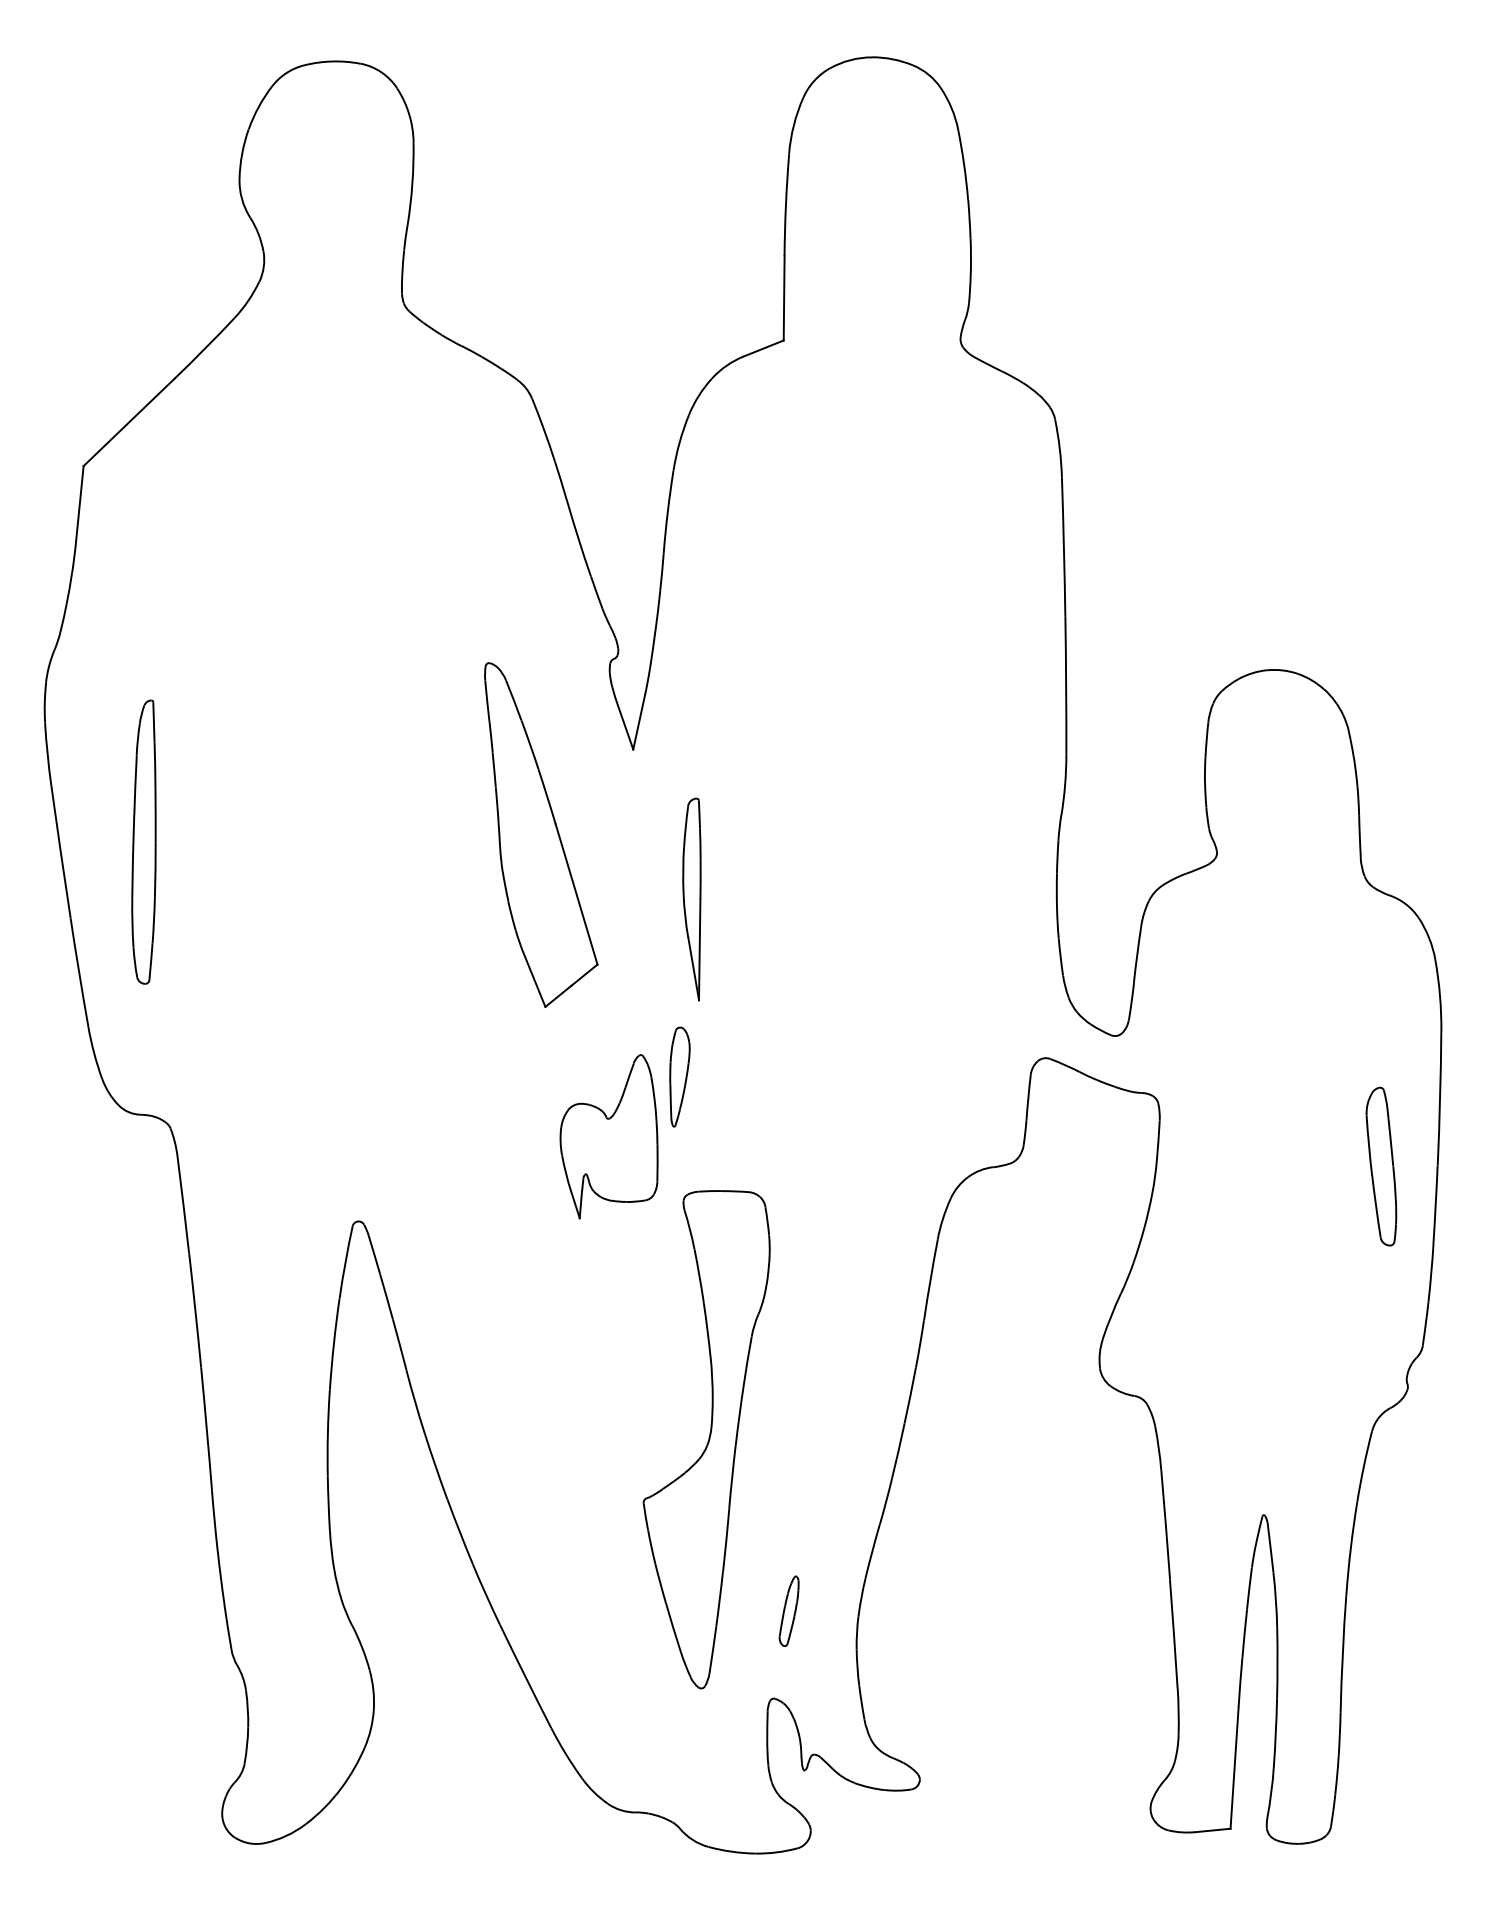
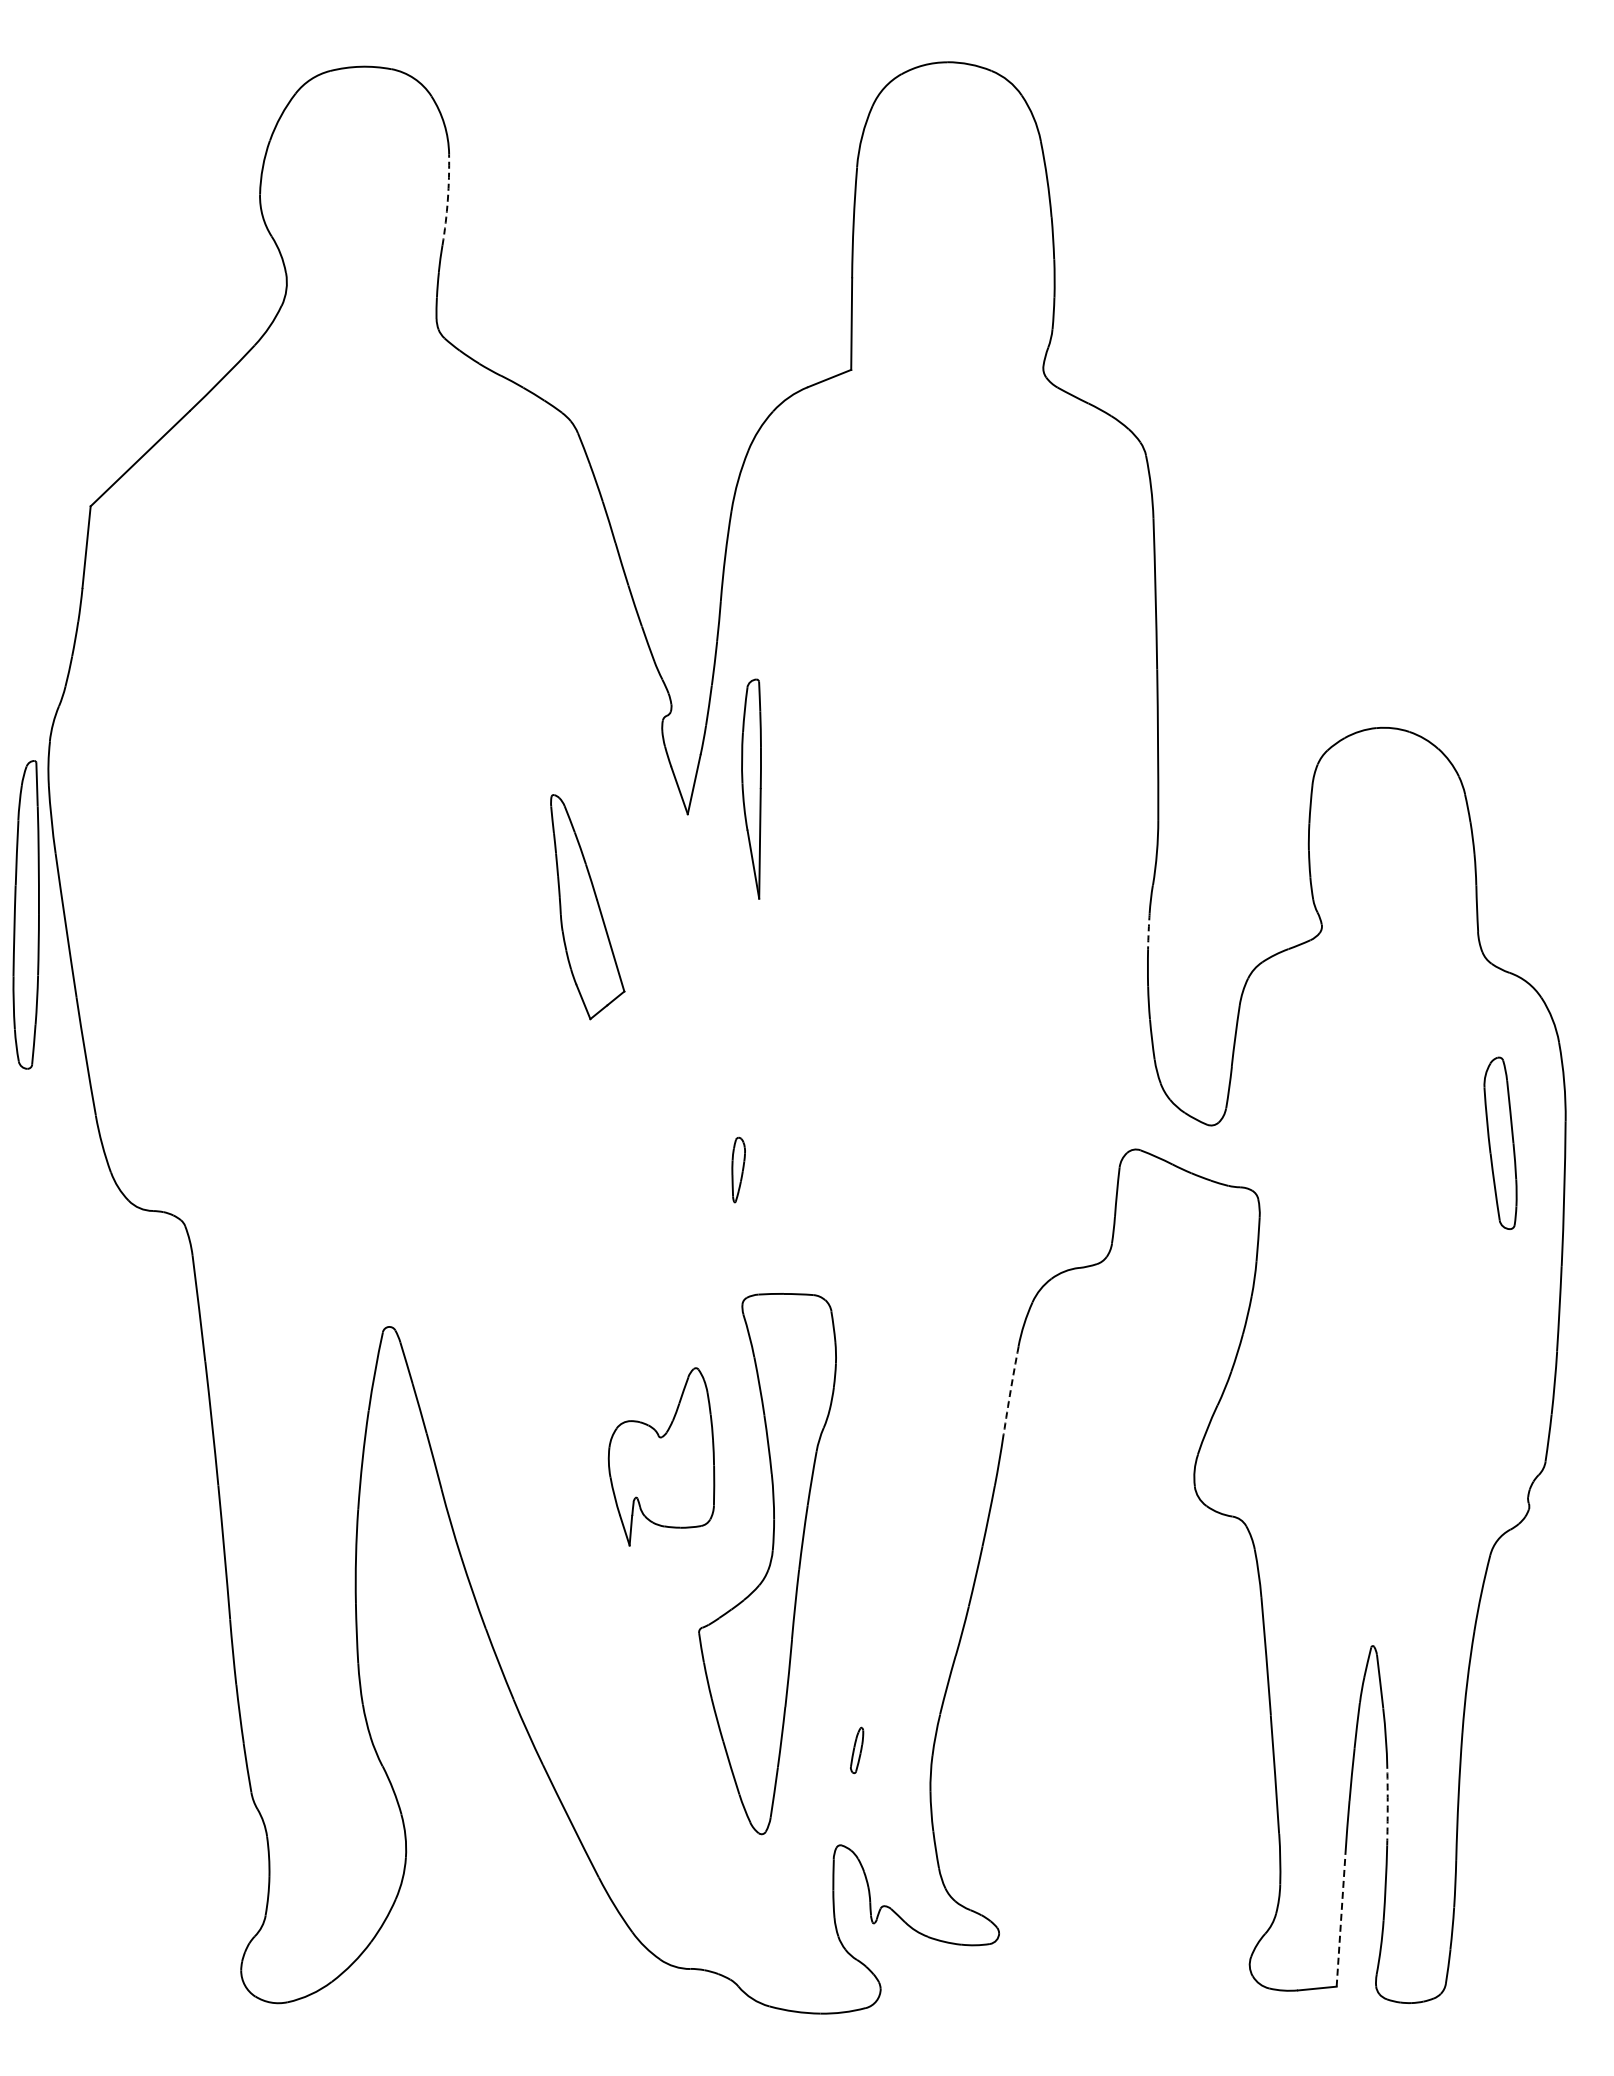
arc: (412, 184) -> (447, 200), solid -> dashed
part: (540, 834) -> (587, 906), size x0.6
part: (143, 841) -> (25, 914), moved
arc: (1057, 857) -> (1148, 931), solid -> dashed
part: (691, 898) -> (751, 788), moved
part: (679, 1076) -> (738, 1169), size x0.6
part: (609, 1136) -> (661, 1456), moved
part: (1381, 1165) -> (1500, 1142), moved
arc: (930, 1279) -> (1010, 1390), solid -> dashed
part: (788, 1611) -> (856, 1750), size x0.6
arc: (1277, 1663) -> (1387, 1807), solid -> dashed
line: (1235, 1767) -> (1341, 1920), solid -> dashed

